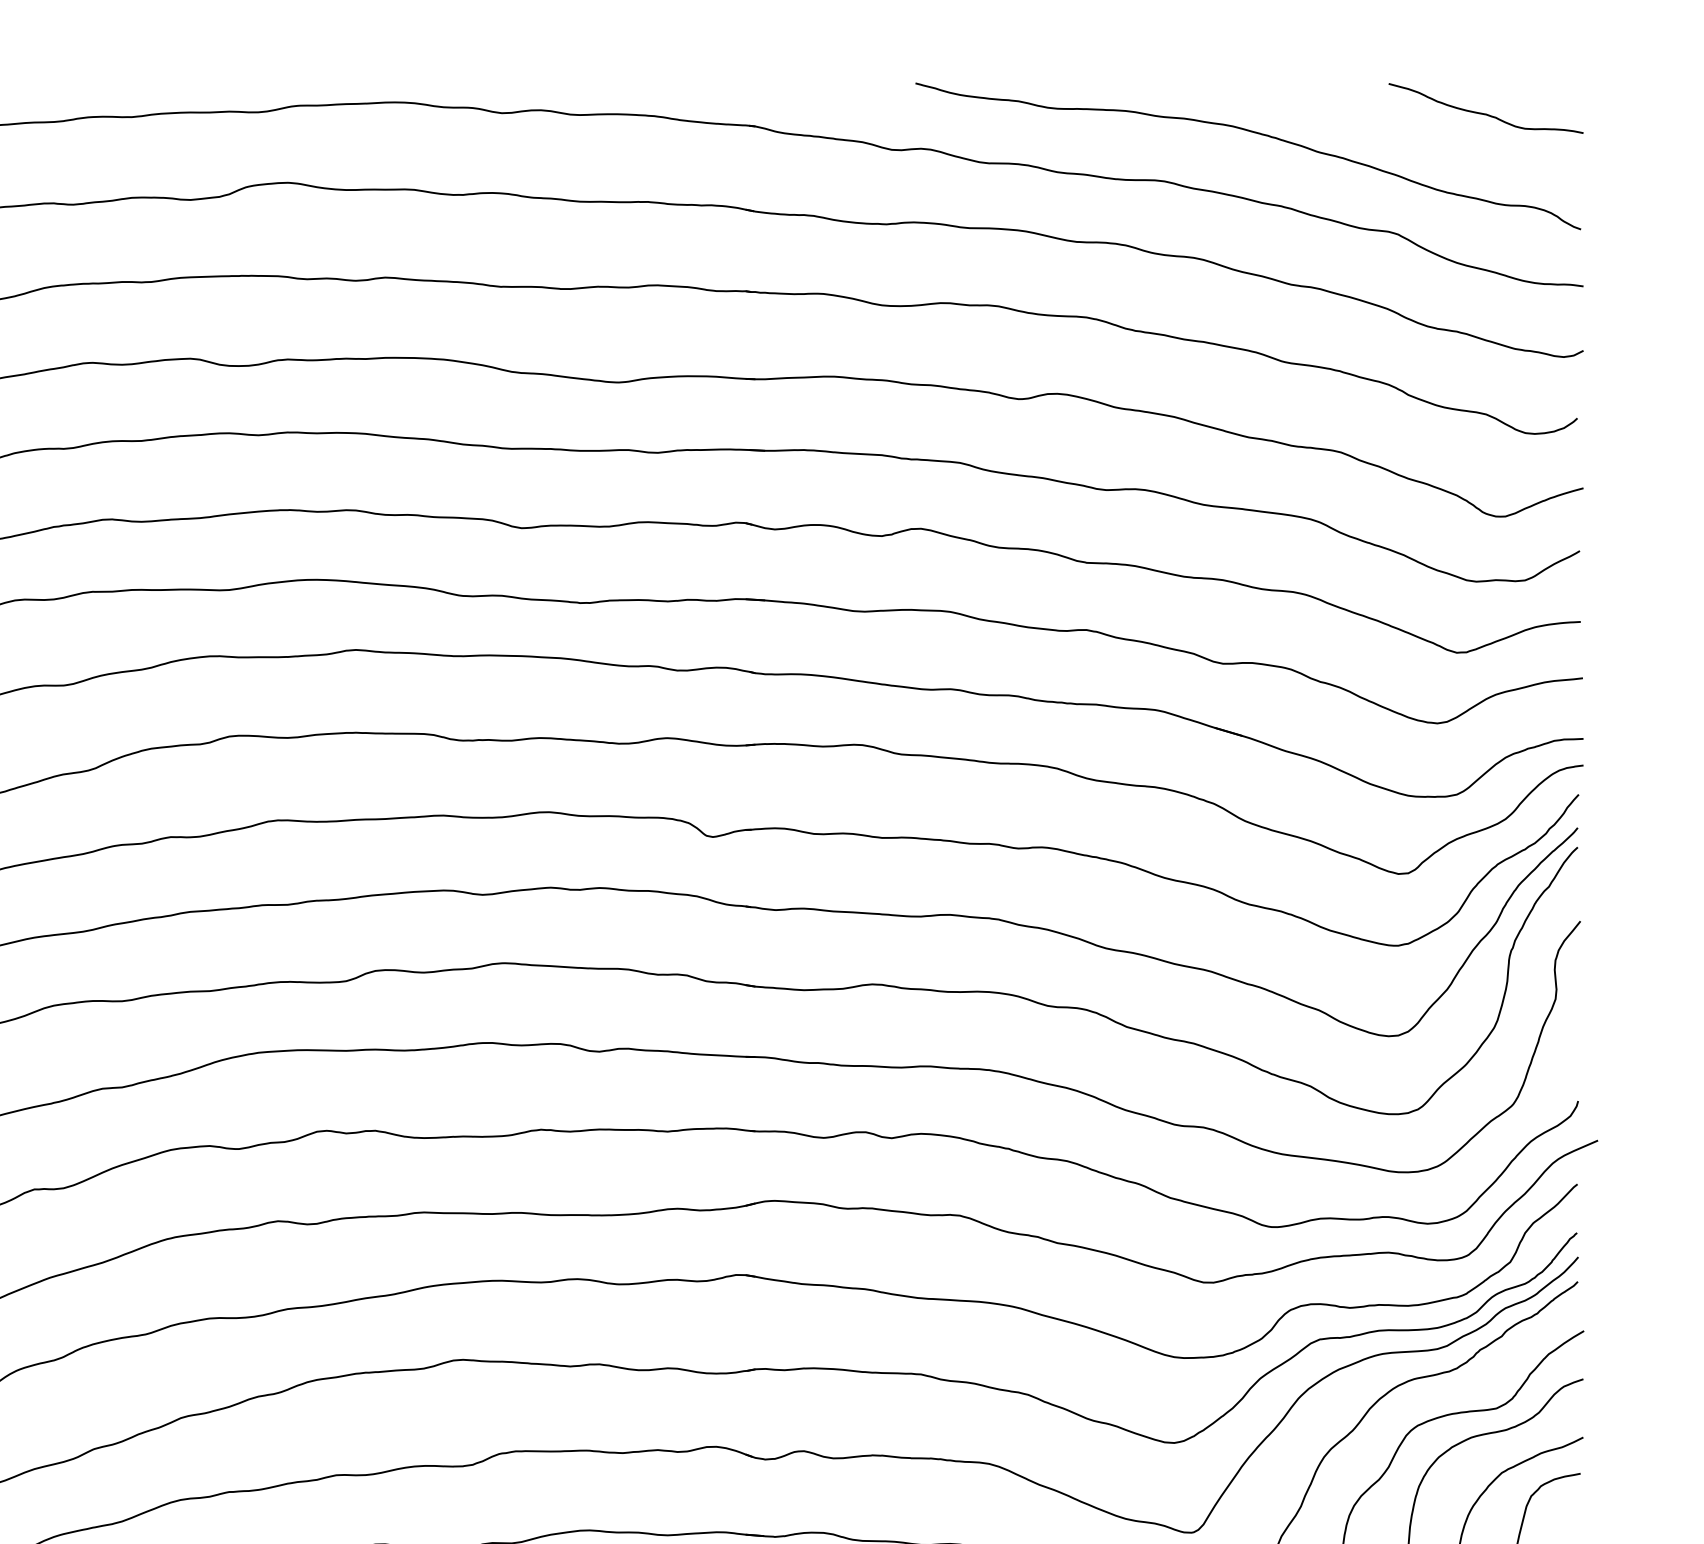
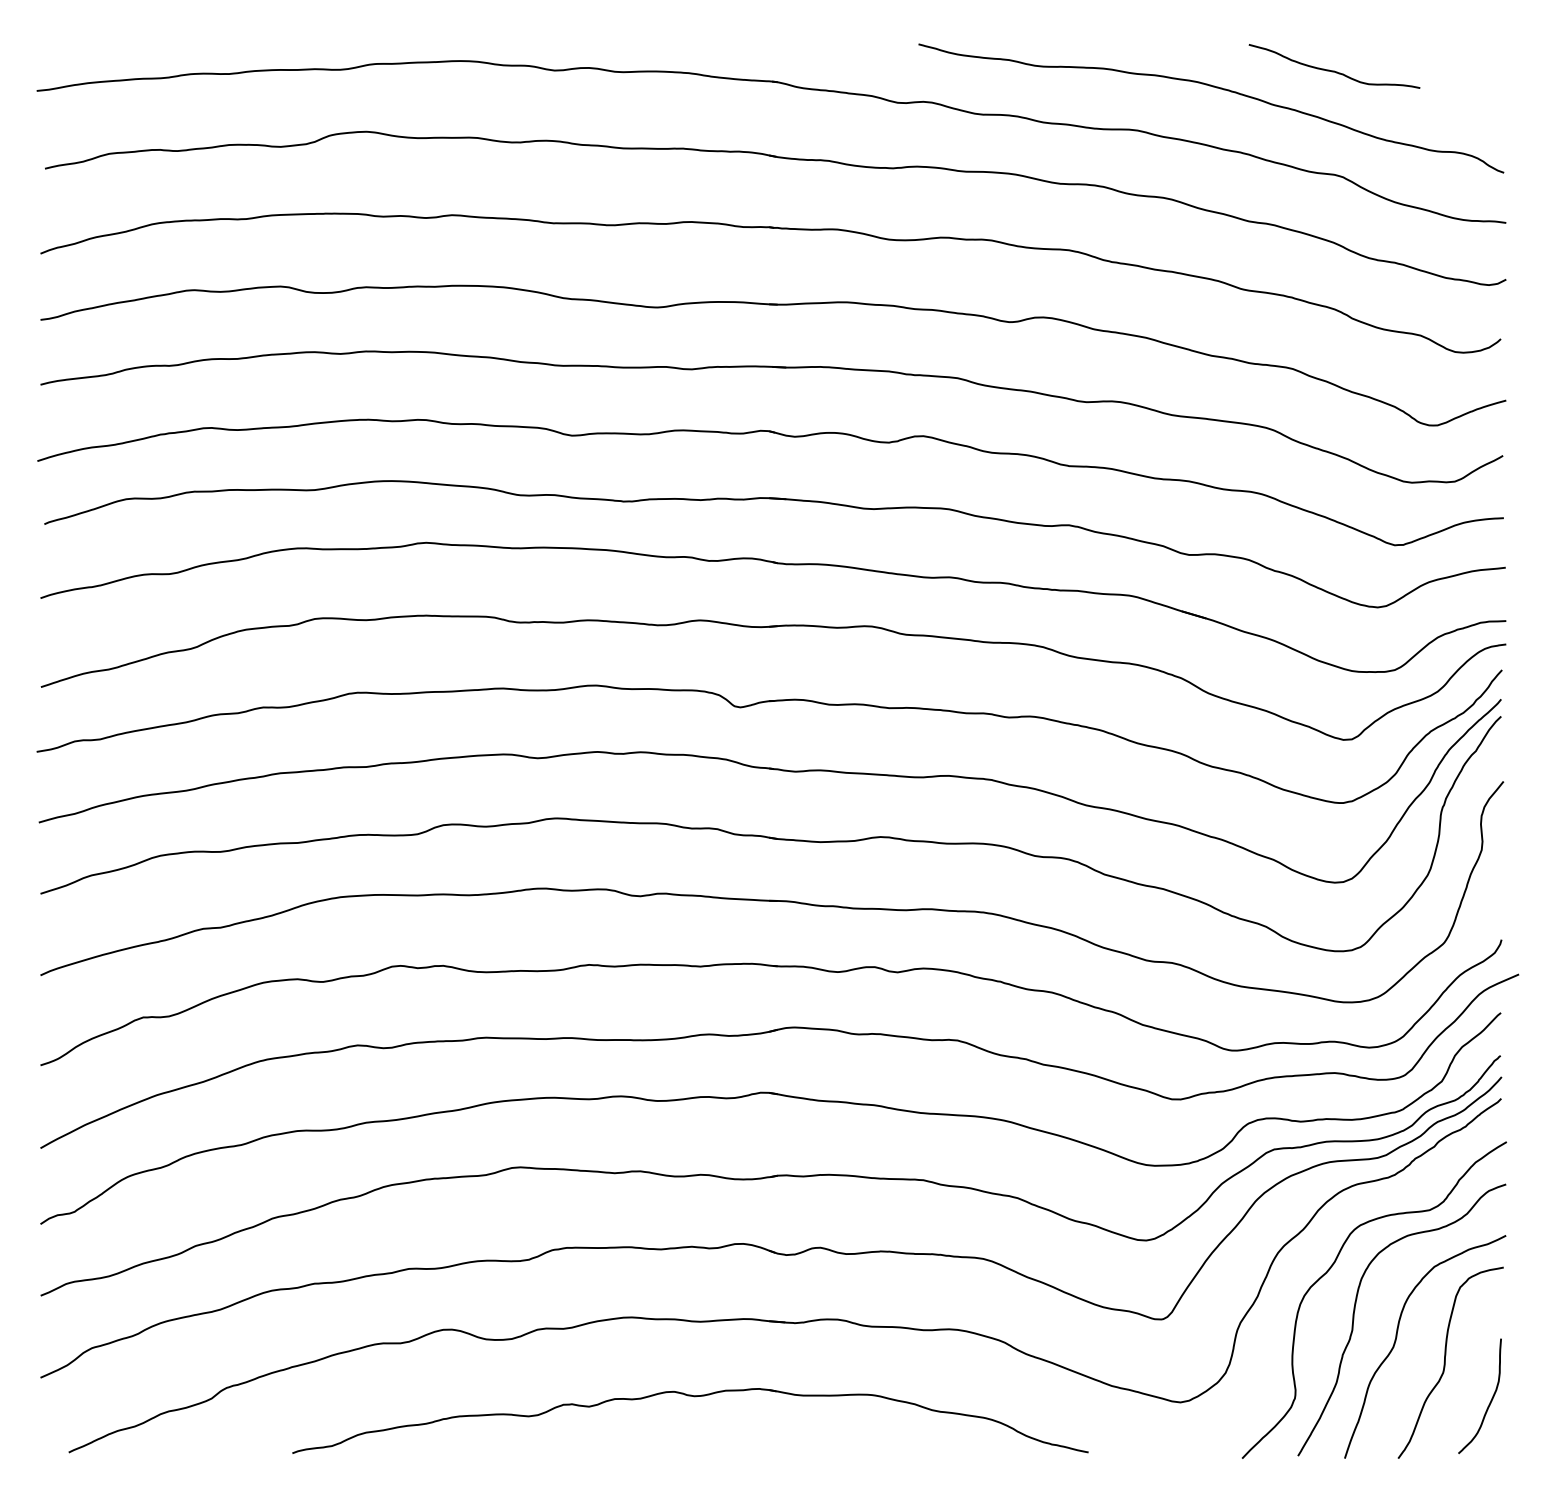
curve: (1486, 113) -> (1334, 70), moved

